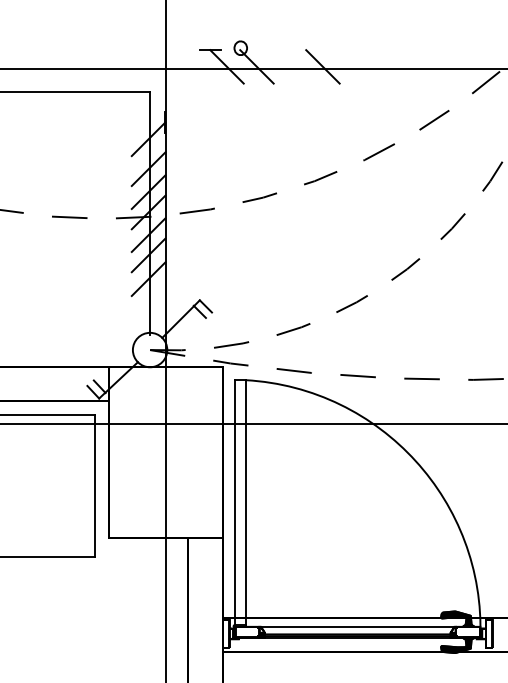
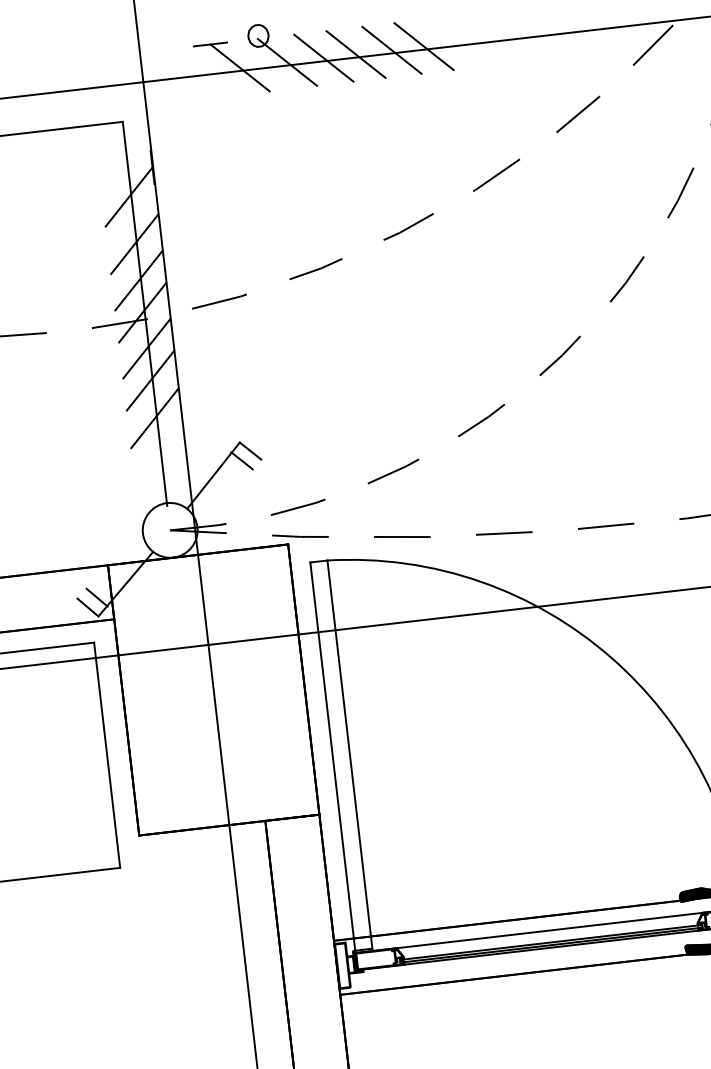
line: (279, 66) -> (323, 57), added
line: (299, 66) -> (354, 54), added
line: (342, 66) -> (422, 46), added

